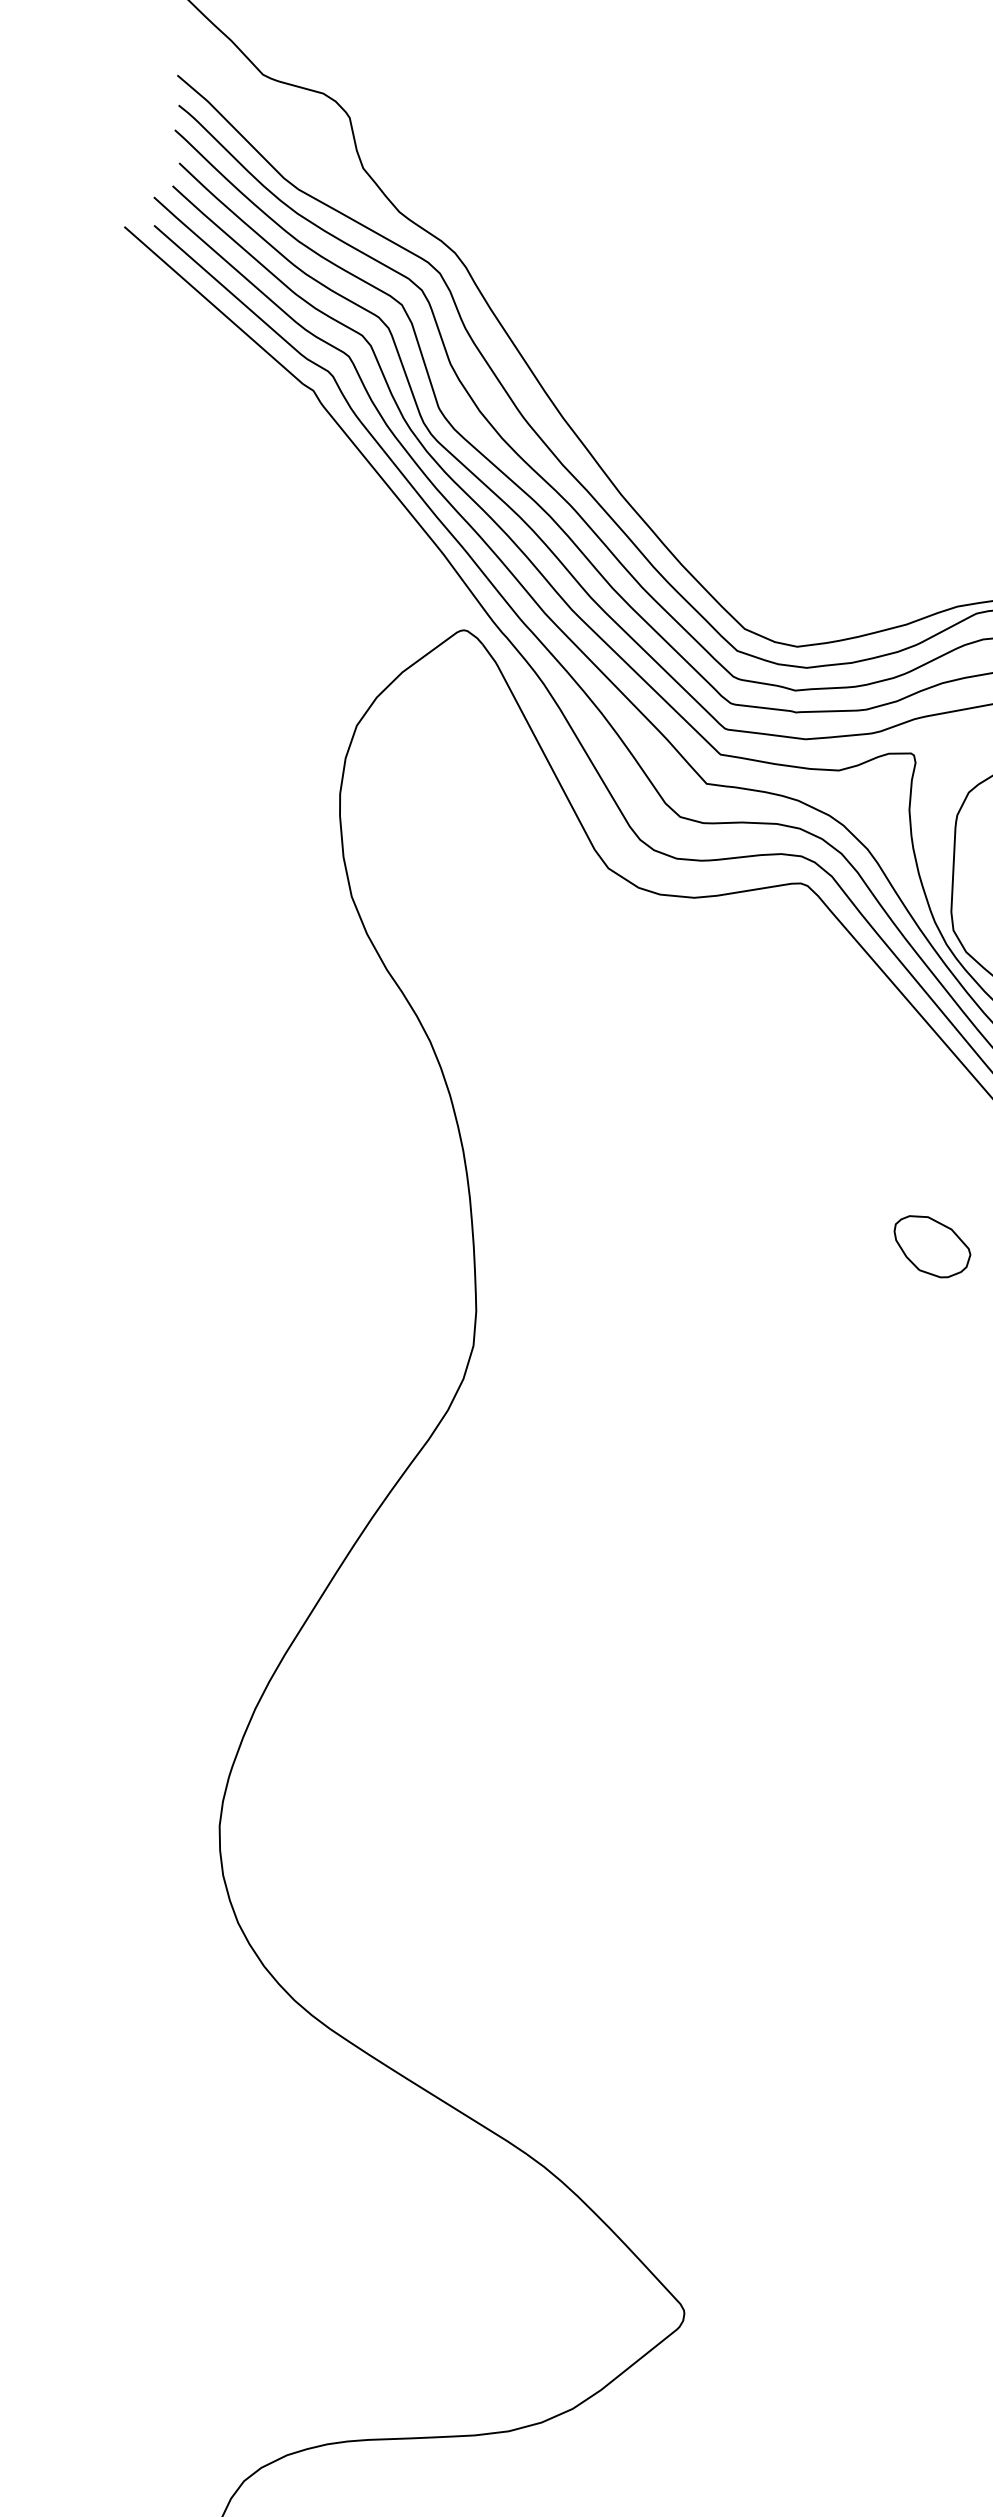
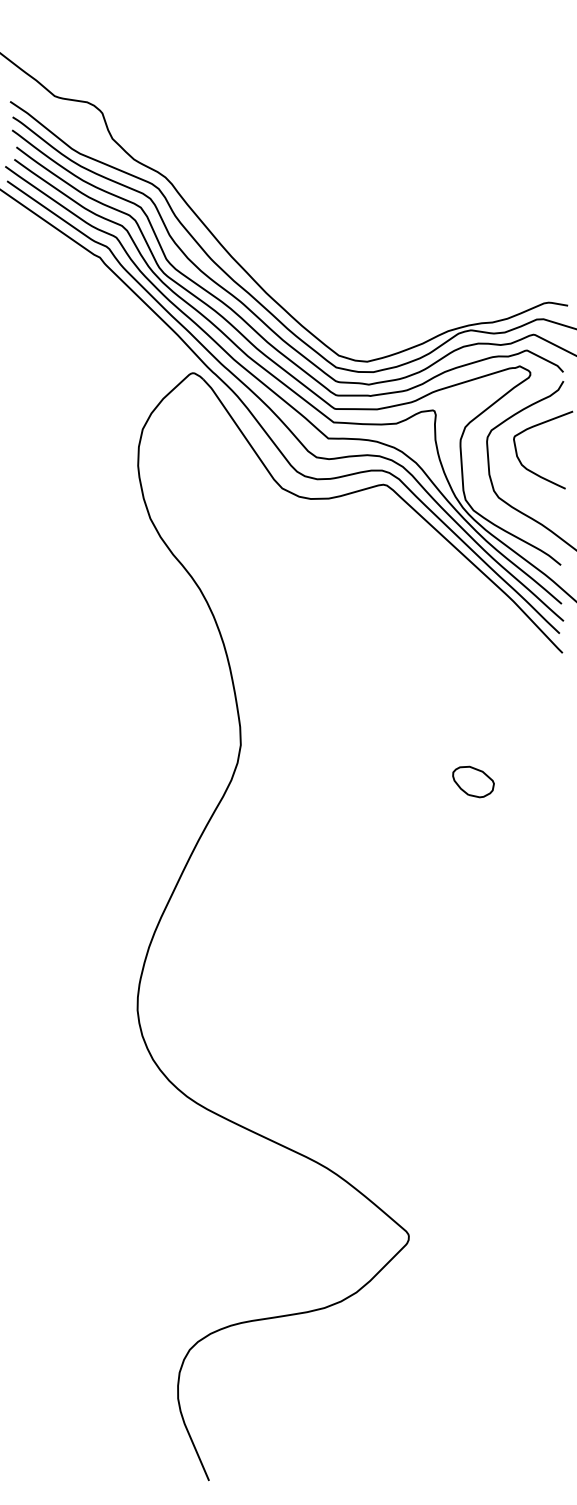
part: (932, 1245) -> (473, 781), moved

